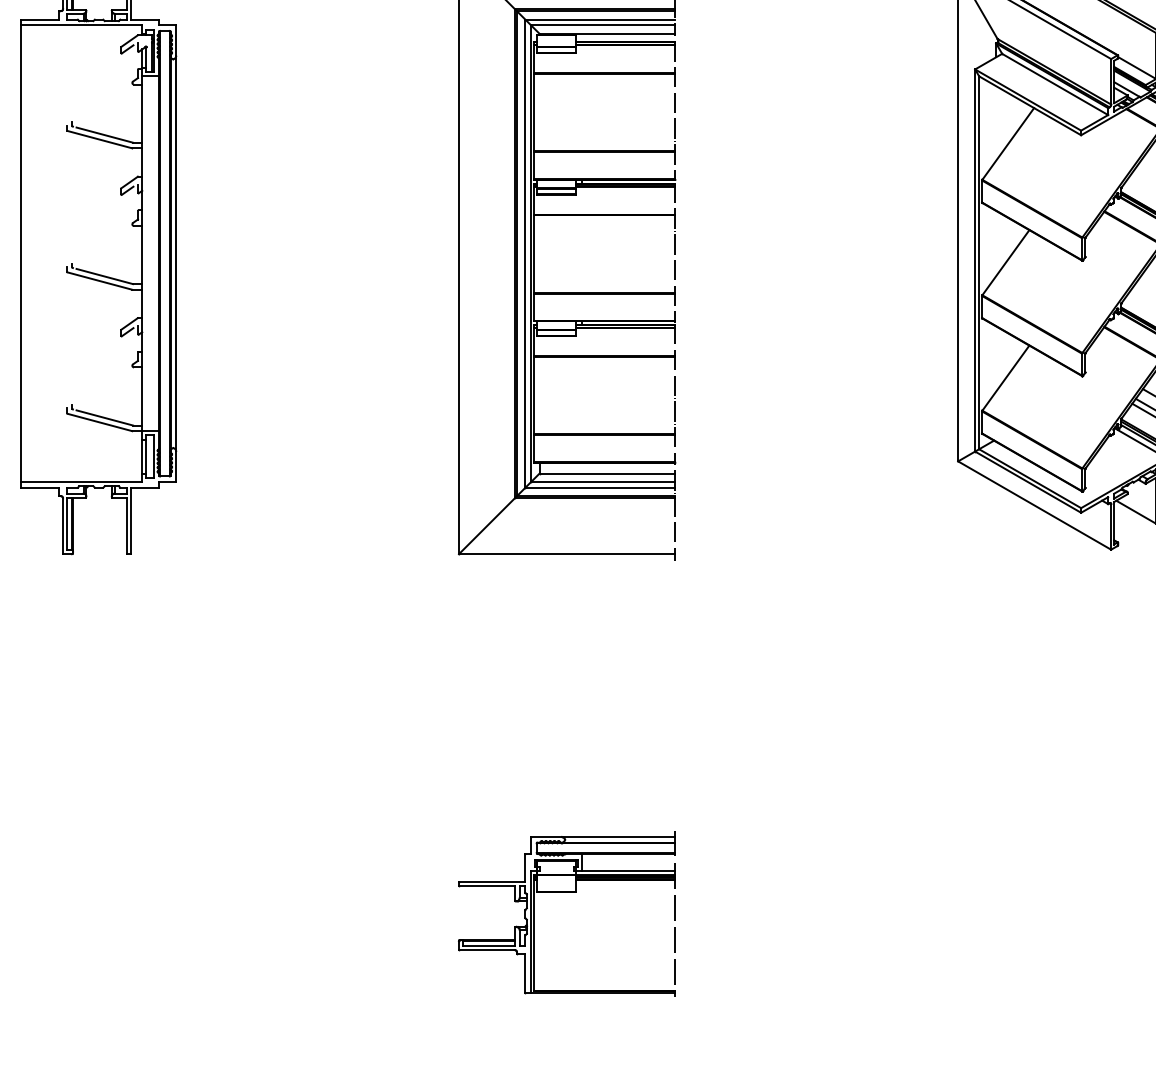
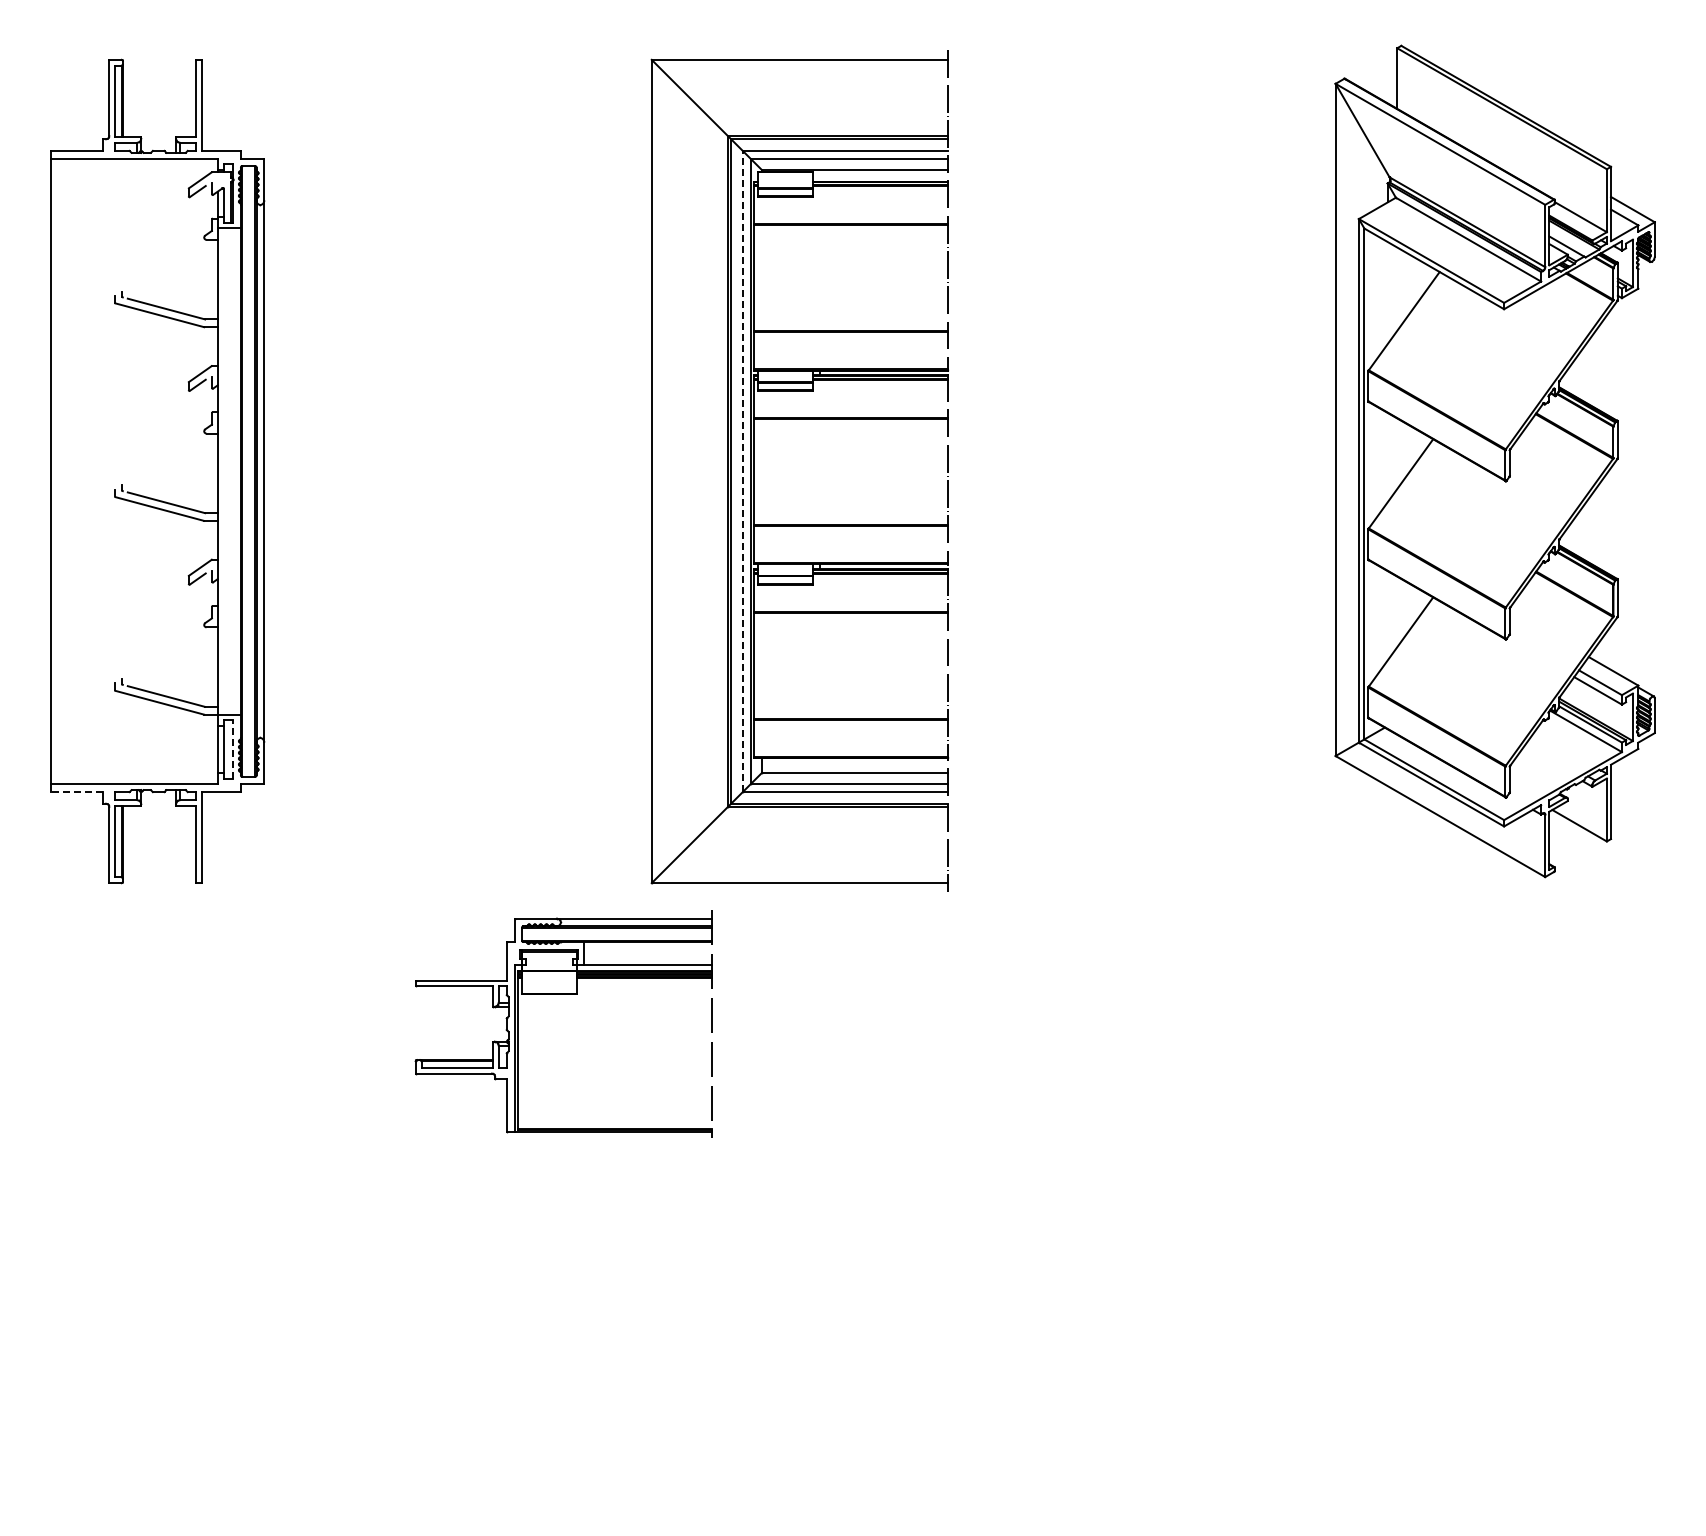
line: (525, 253) -> (742, 471), solid -> dashed
line: (153, 455) -> (233, 748), solid -> dashed
line: (39, 487) -> (76, 792), solid -> dashed
part: (566, 892) -> (563, 994), moved

